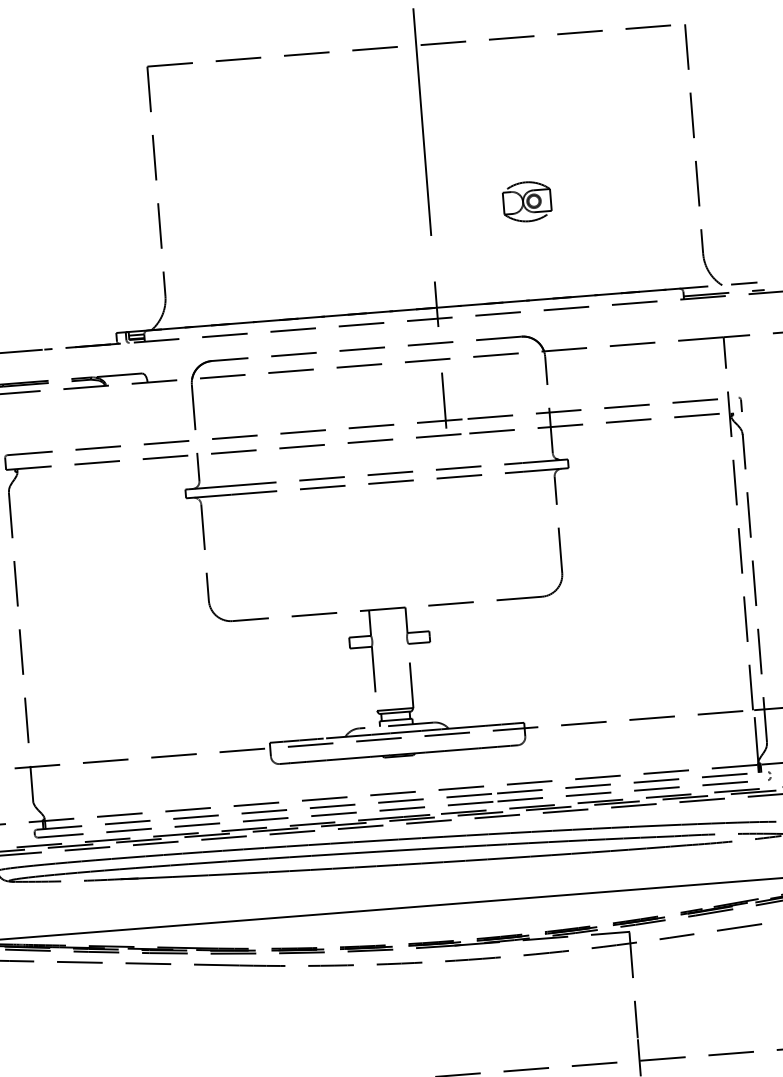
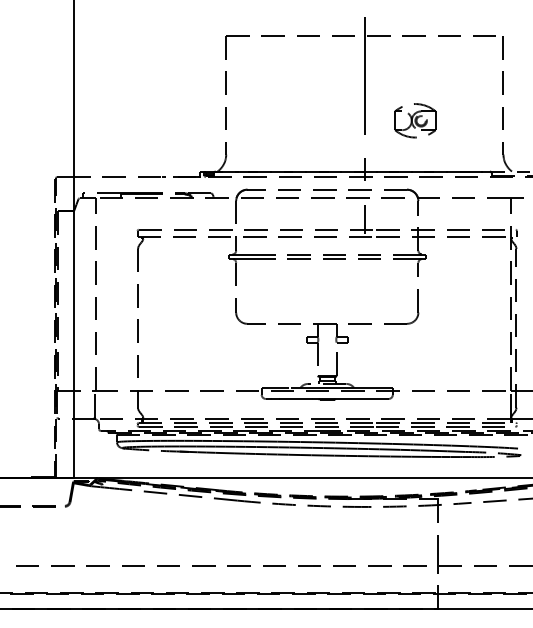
part: (527, 201) -> (415, 120), size x1.67

